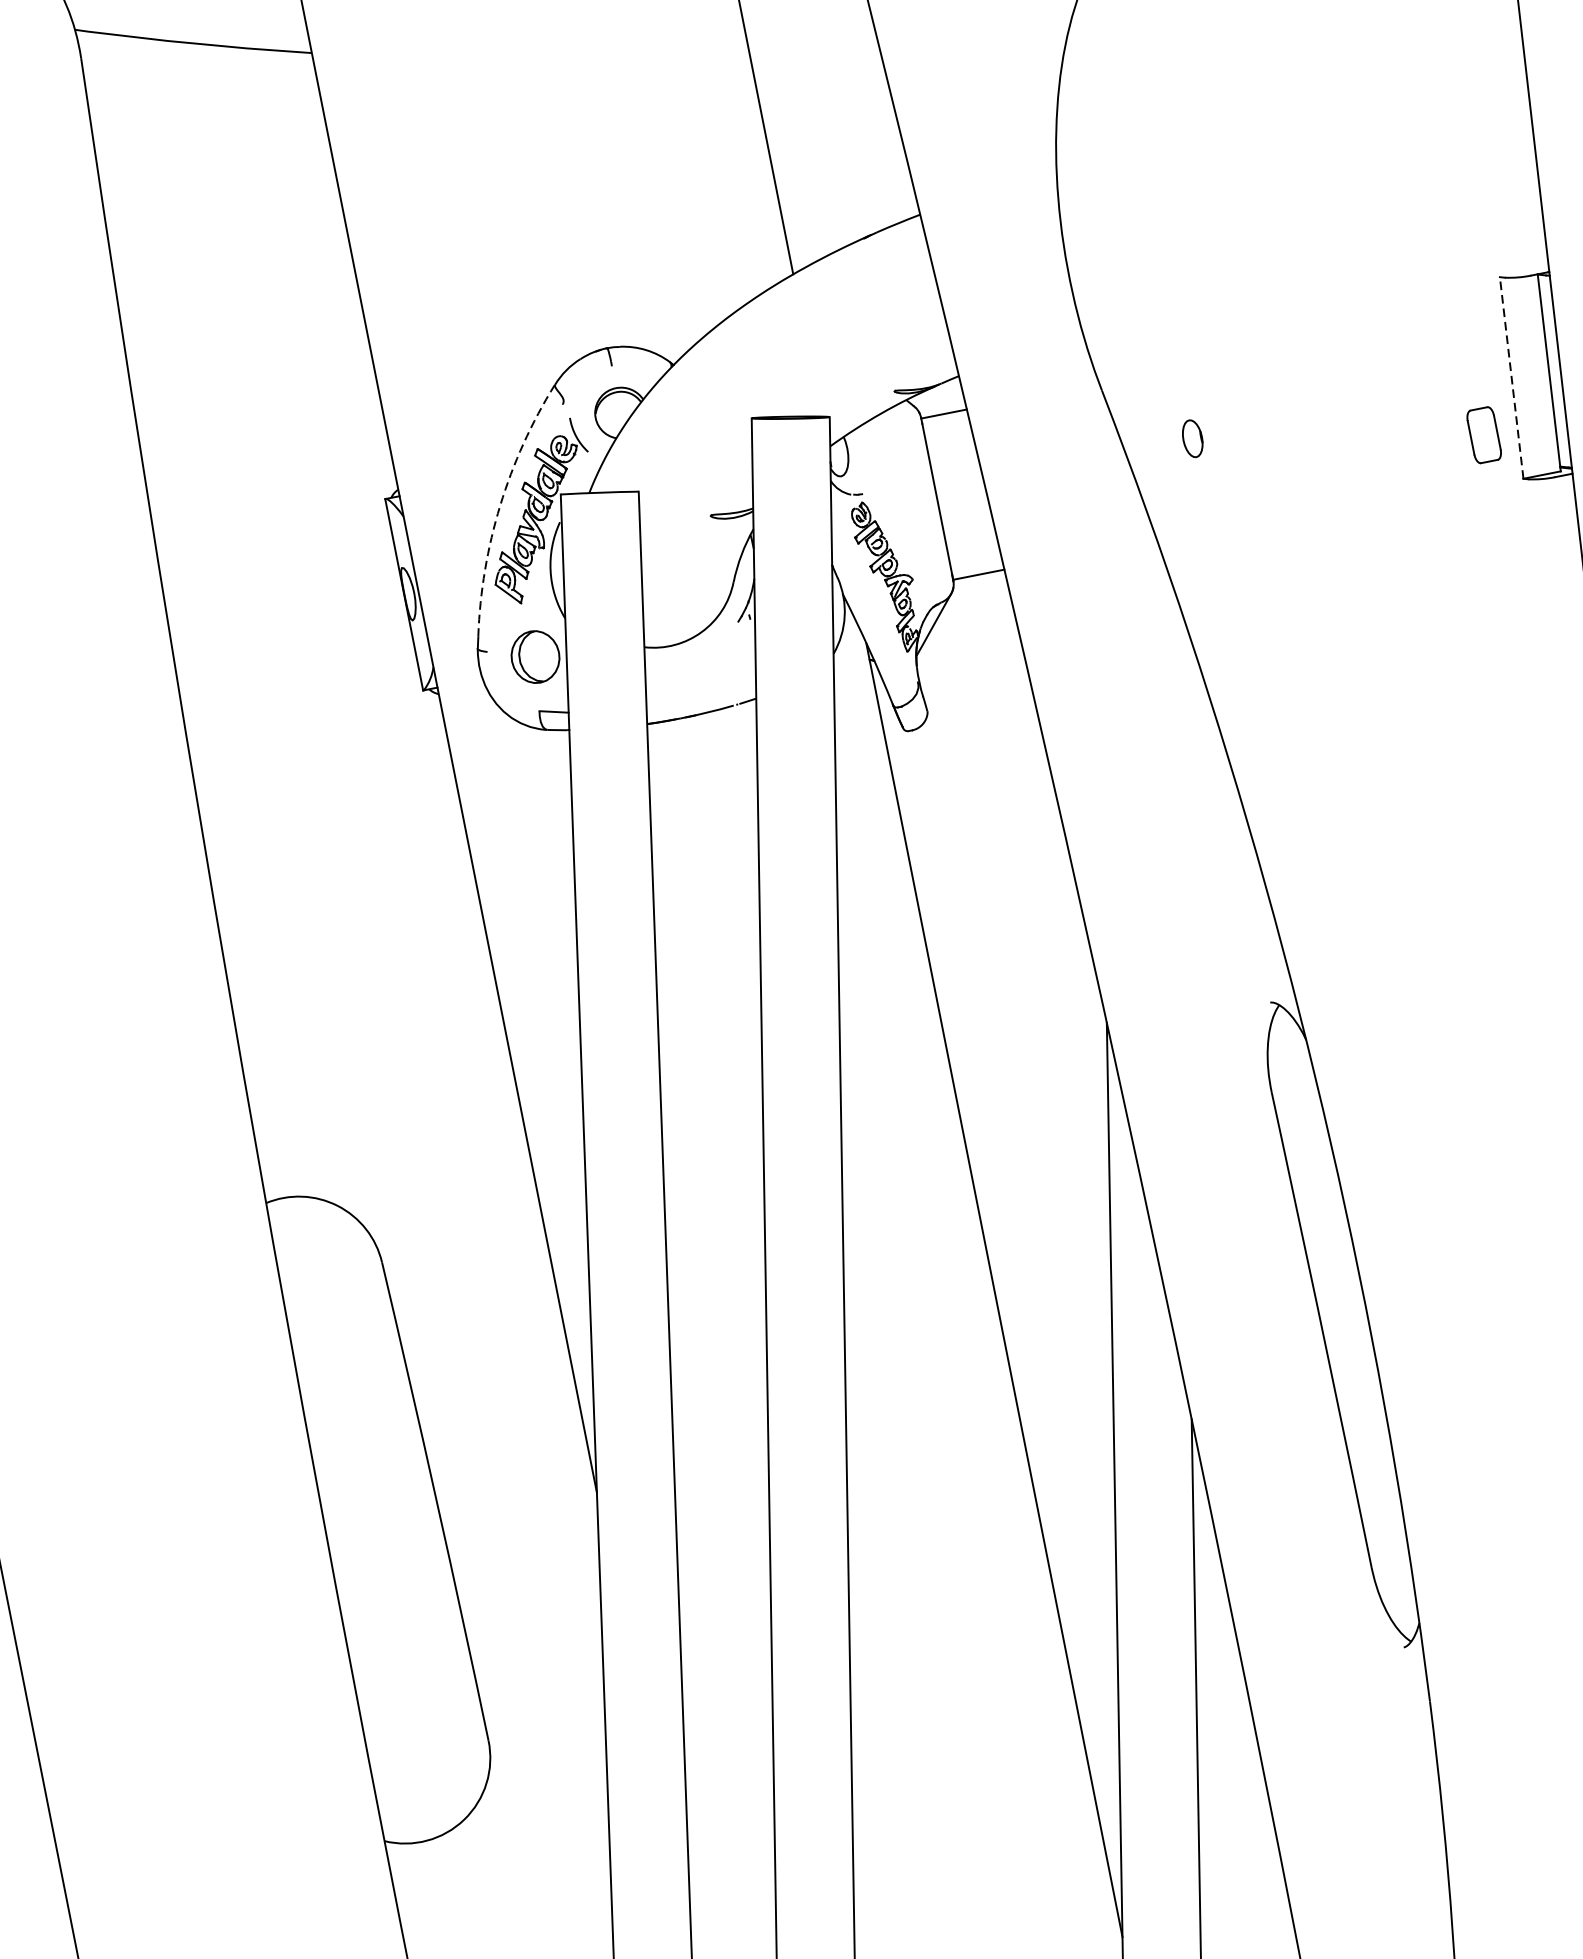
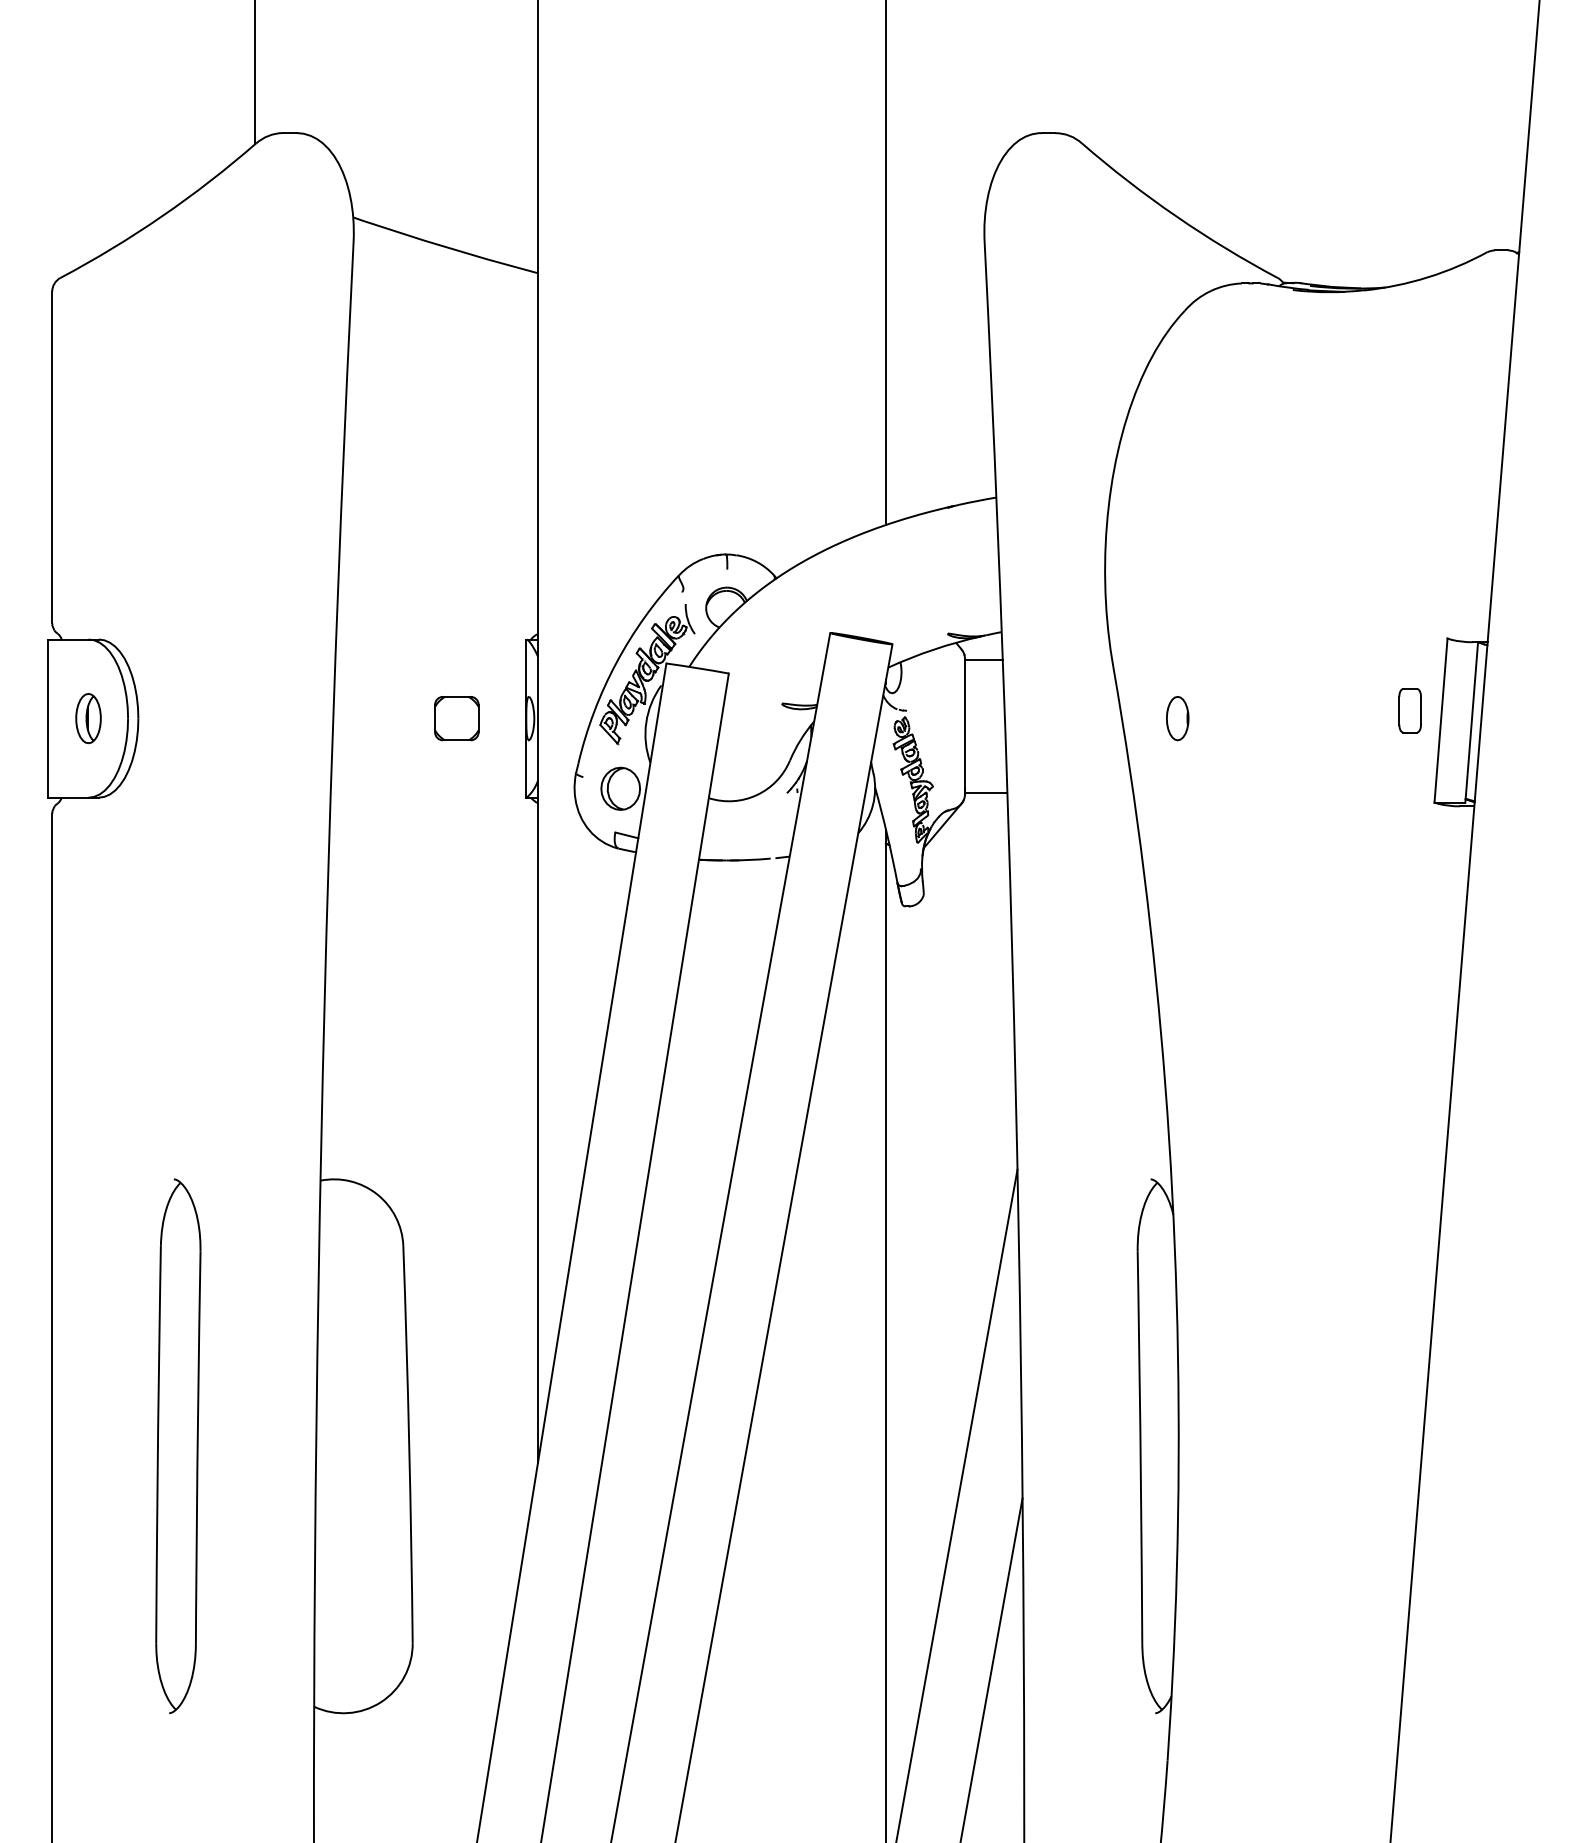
line: (1512, 377) -> (1441, 720), dashed -> solid
part: (1483, 435) -> (1409, 710), moved
part: (1192, 438) -> (1177, 718), size x1.43
arc: (500, 505) -> (616, 662), dashed -> solid
part: (319, 611) -> (456, 718), added
part: (158, 1558) -> (178, 1446), added

